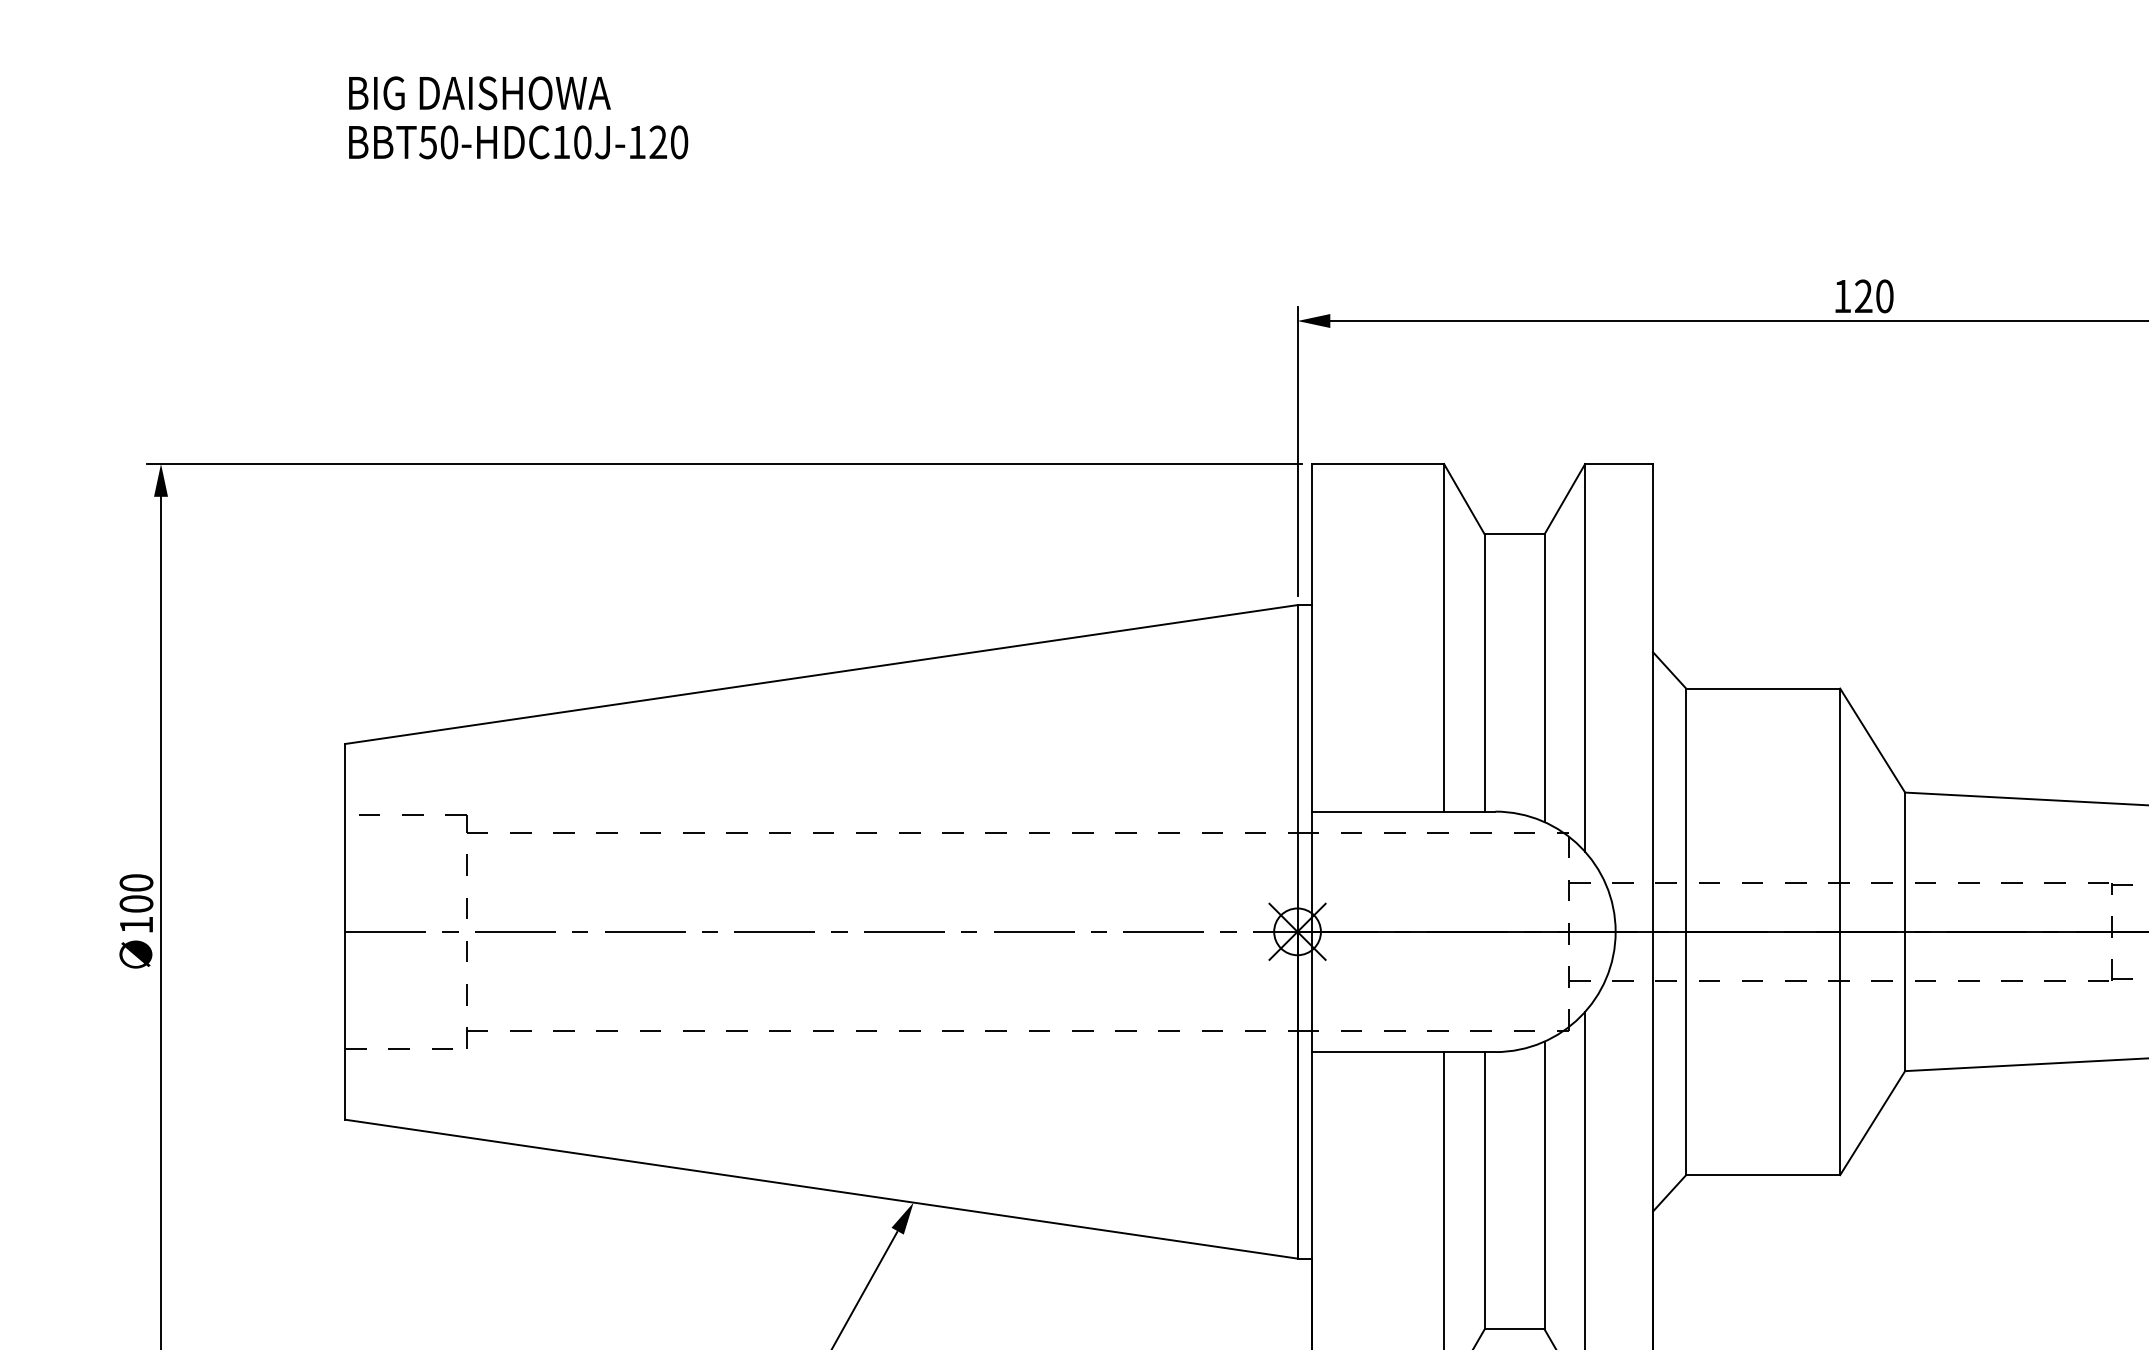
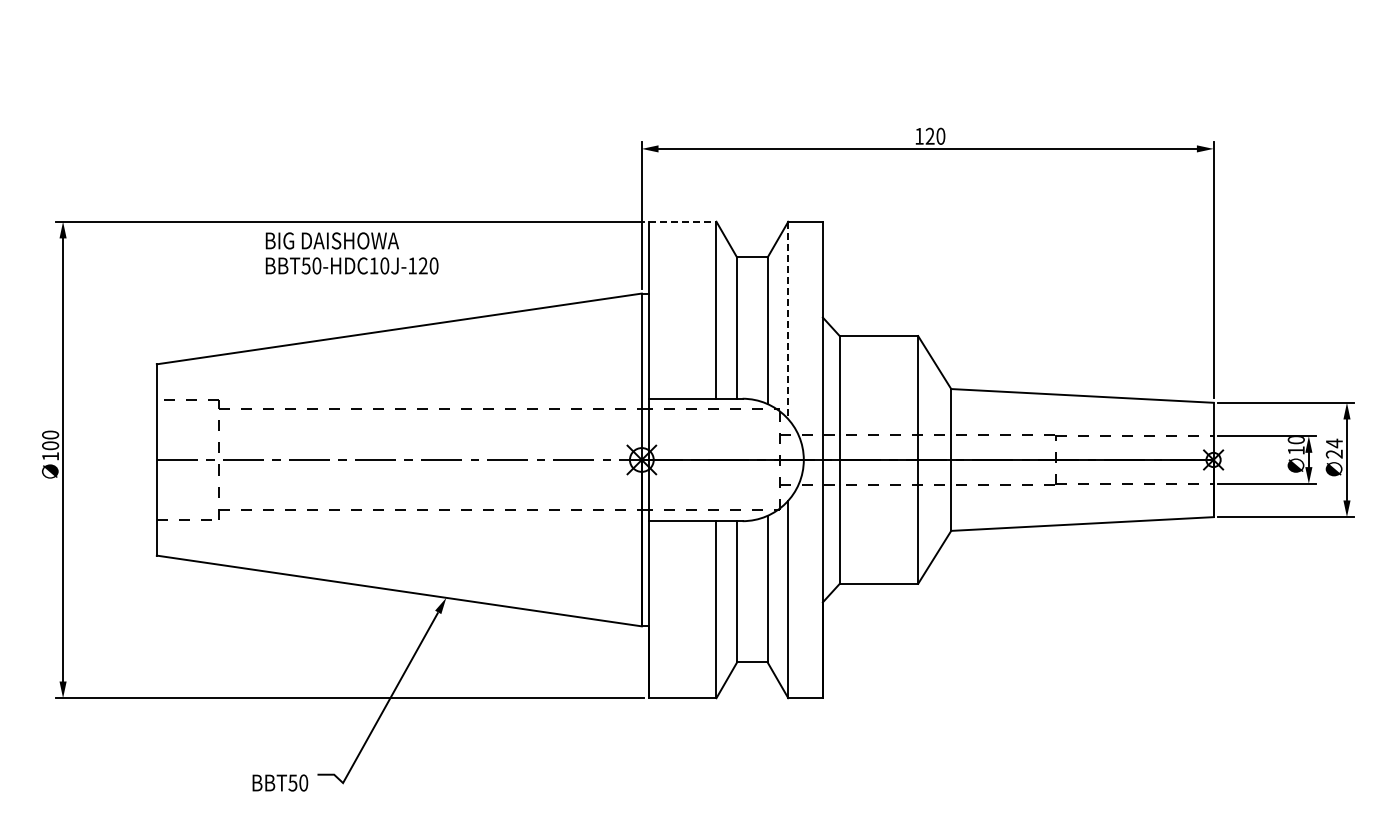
text: (517, 117) -> (351, 253), moved
line: (1377, 463) -> (682, 221), solid -> dashed
line: (1585, 657) -> (788, 320), solid -> dashed

